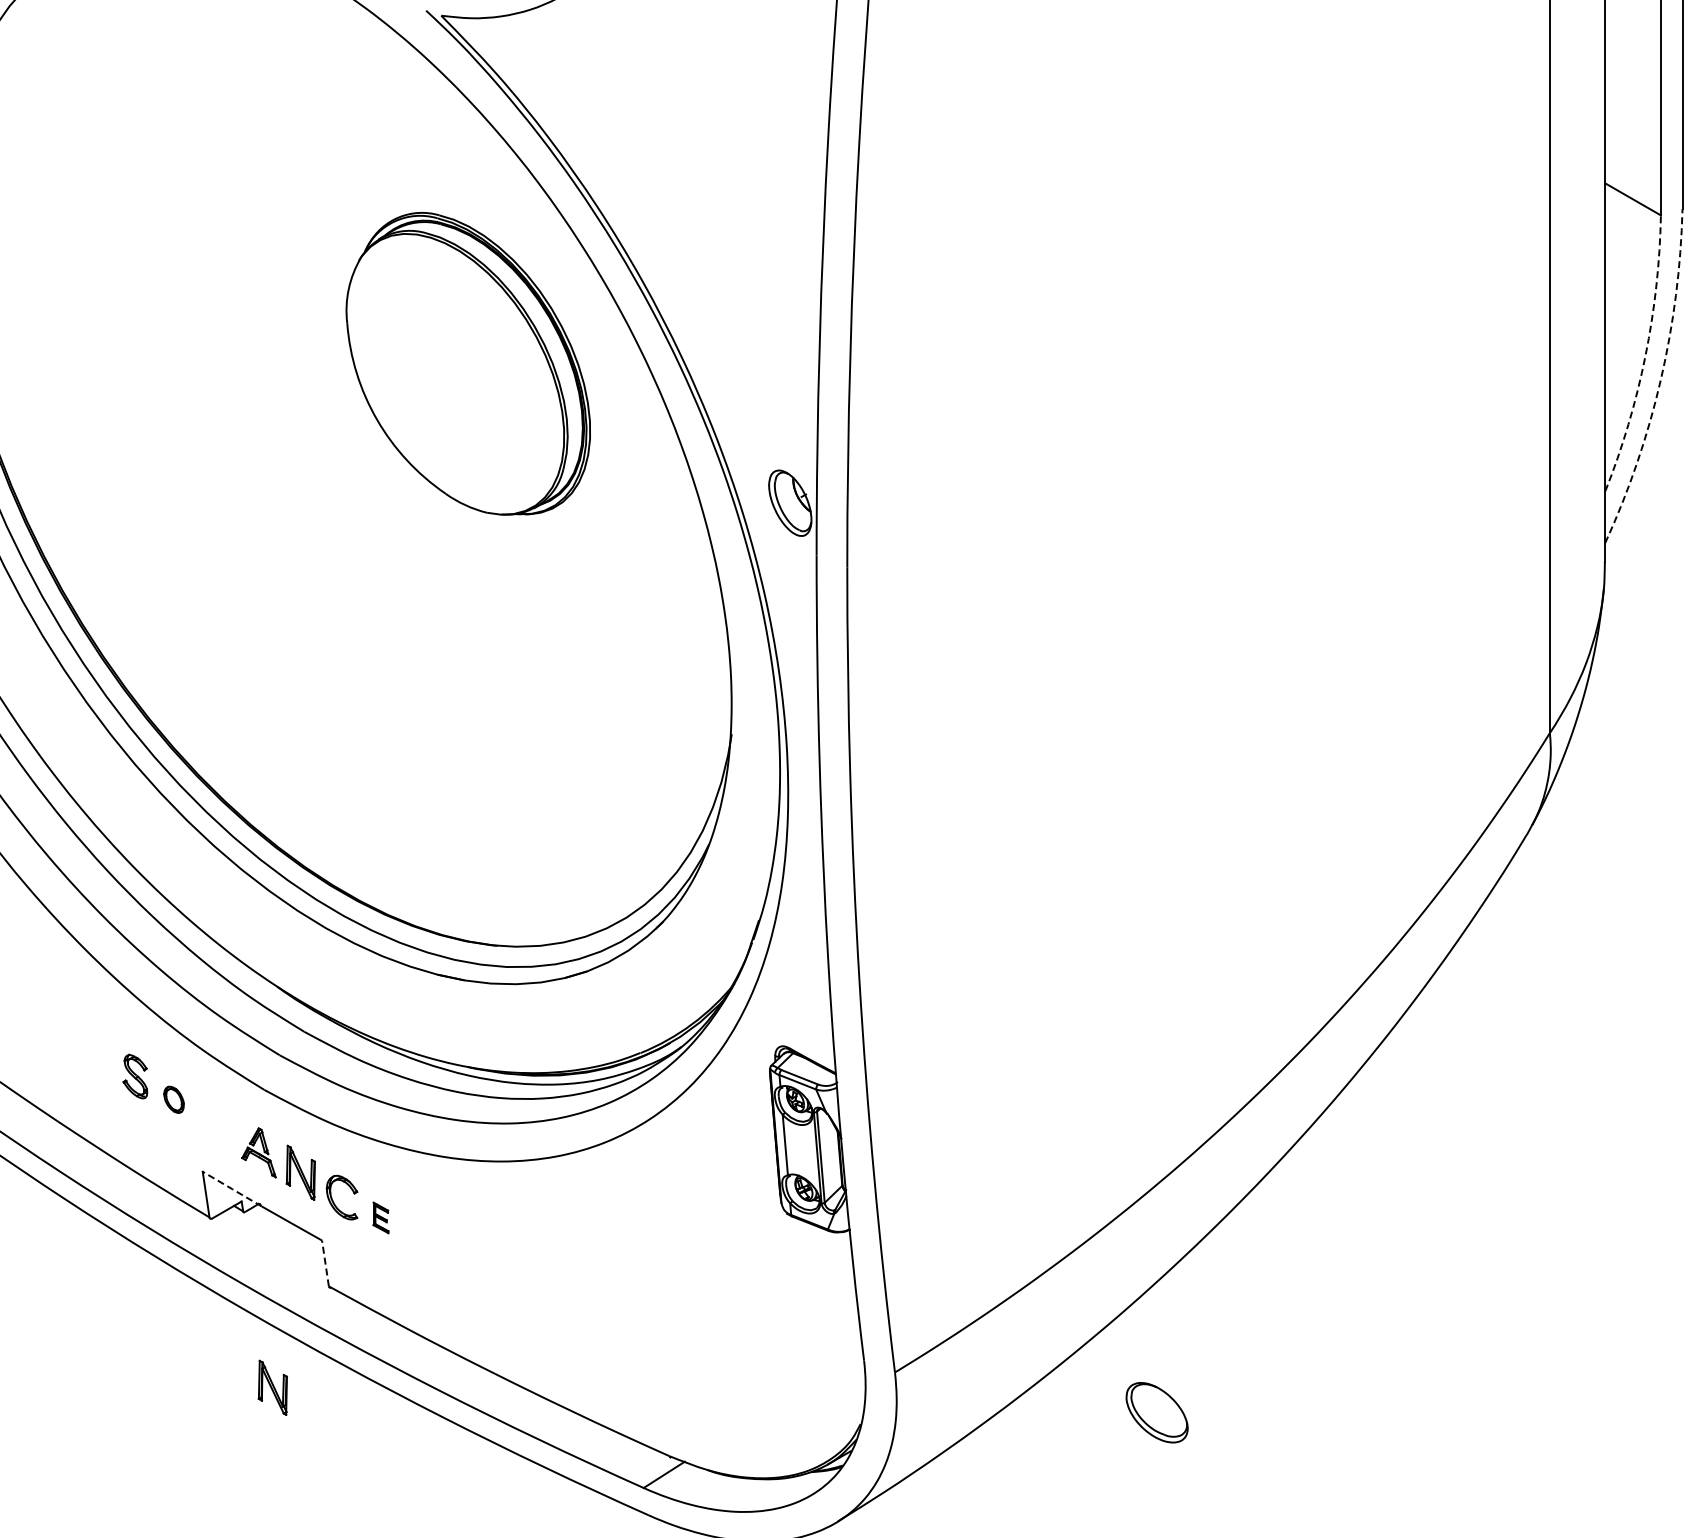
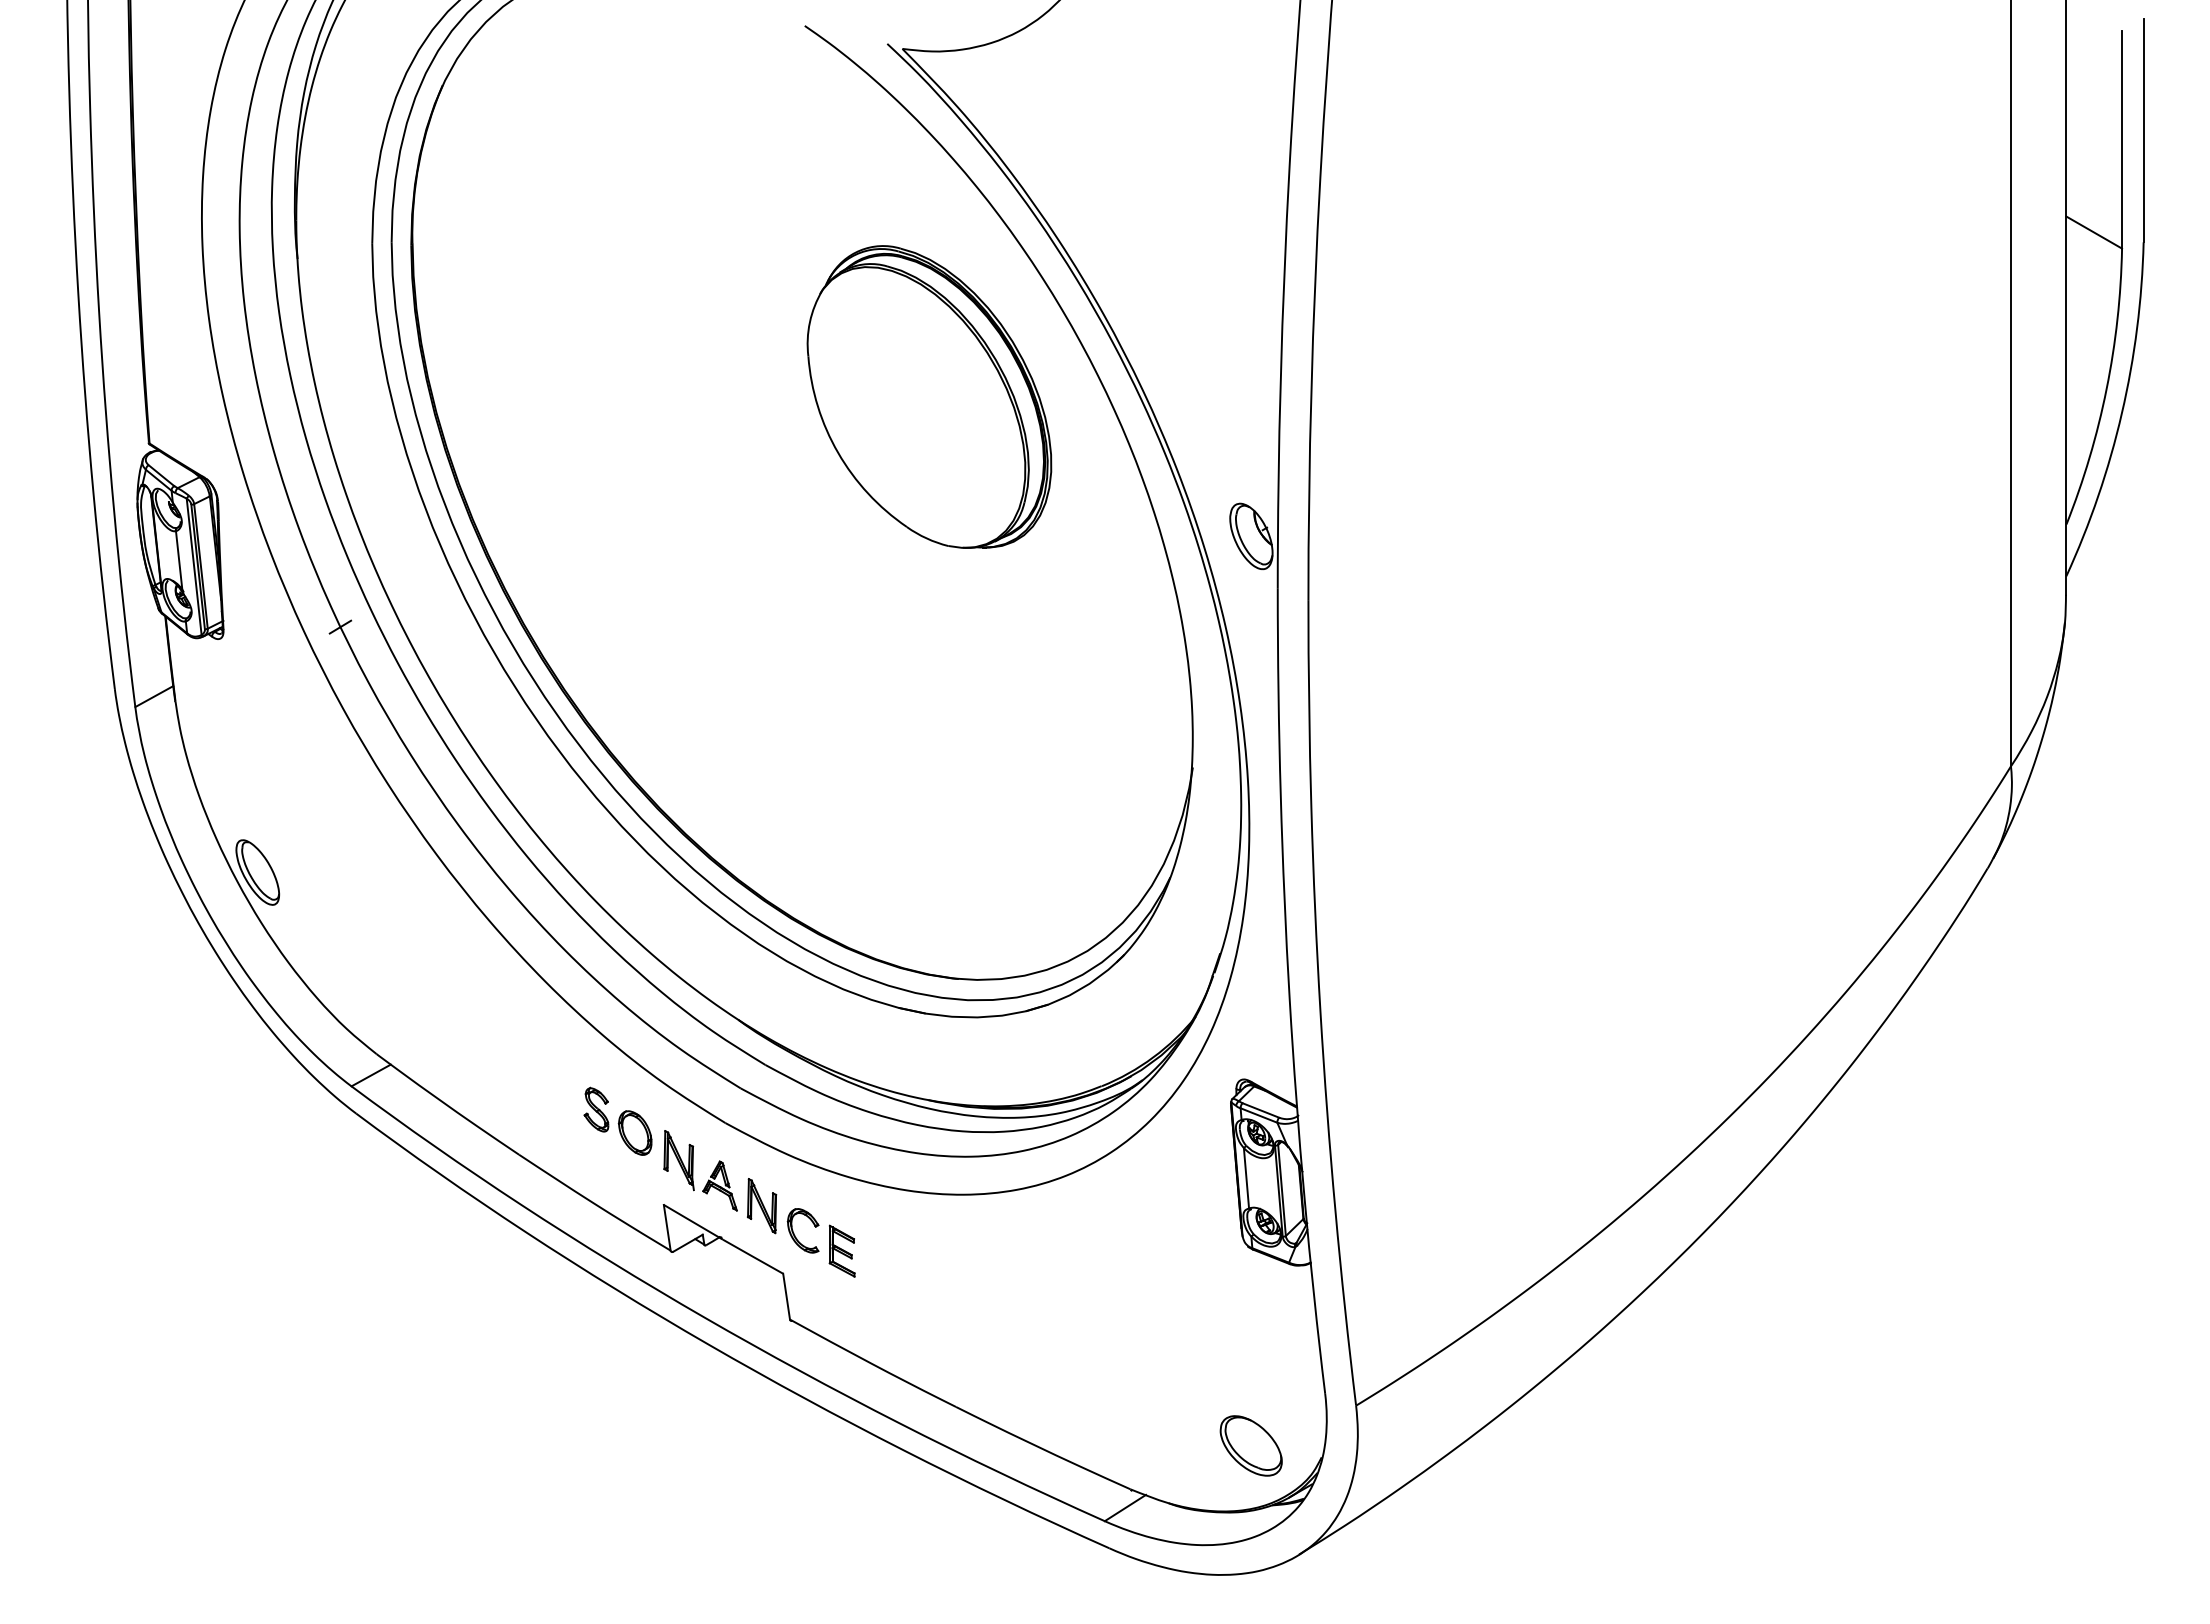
arc: (1645, 356) -> (2106, 389), dashed -> solid
arc: (1660, 380) -> (2121, 413), dashed -> solid
part: (173, 1099) -> (634, 1132), size x1.67
part: (217, 1127) -> (678, 1160), added
line: (232, 1189) -> (693, 1222), dashed -> solid
part: (380, 1217) -> (841, 1250), size x1.67
line: (325, 1263) -> (786, 1296), dashed -> solid
part: (273, 1388) -> (734, 1421), removed
part: (1156, 1412) -> (1250, 1445), moved

